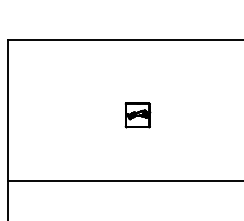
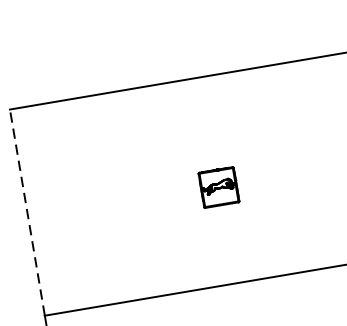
line: (7, 110) -> (27, 212), solid -> dashed

